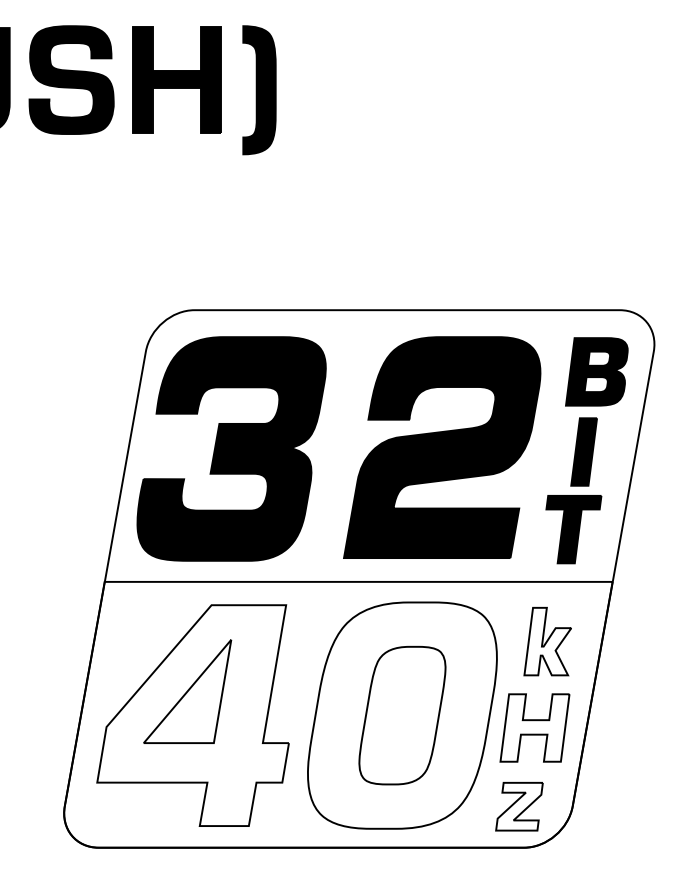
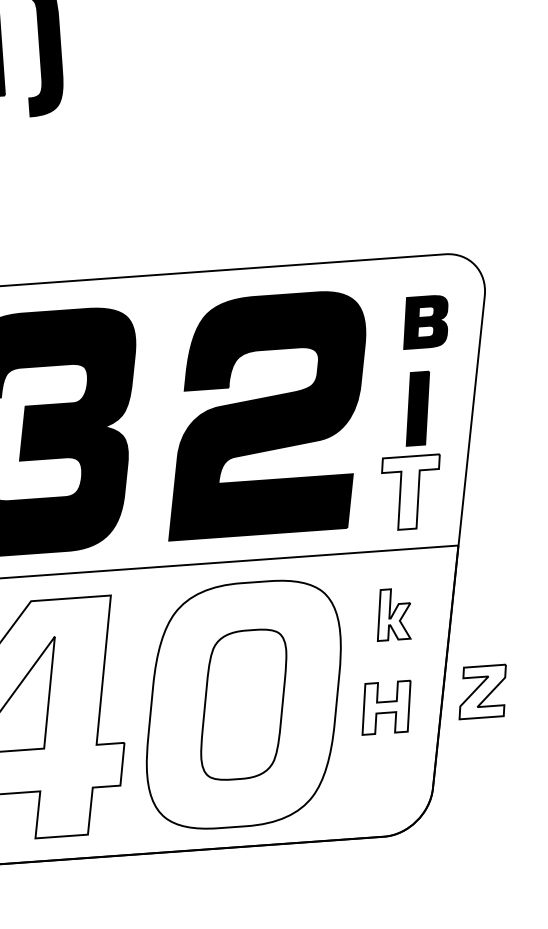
part: (596, 371) -> (425, 321), size x0.7
fill: (573, 529) -> (412, 492), removed
part: (547, 641) -> (393, 614), size x0.7
part: (534, 727) -> (385, 707), size x0.7
part: (519, 806) -> (482, 691), moved

